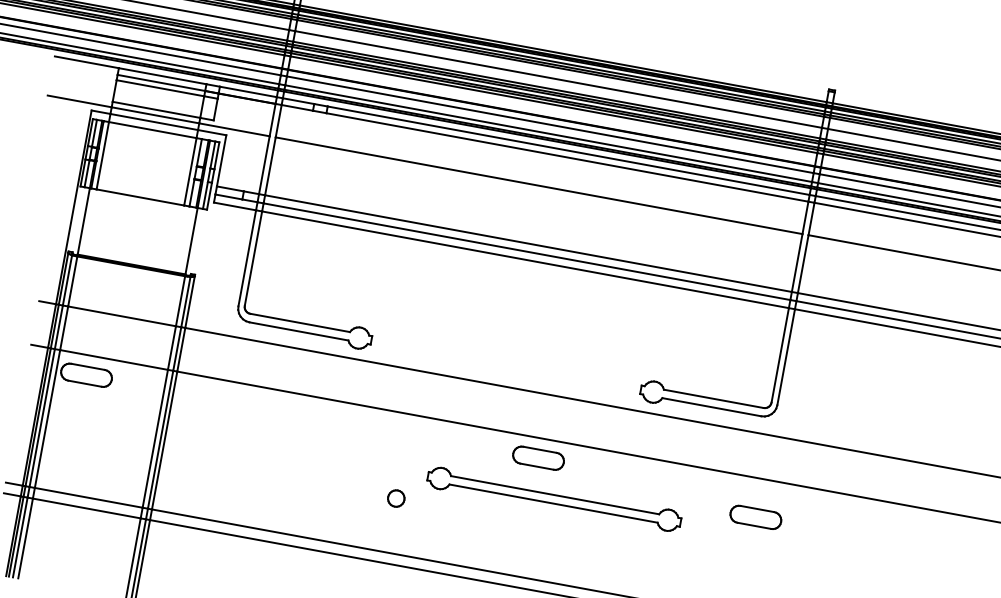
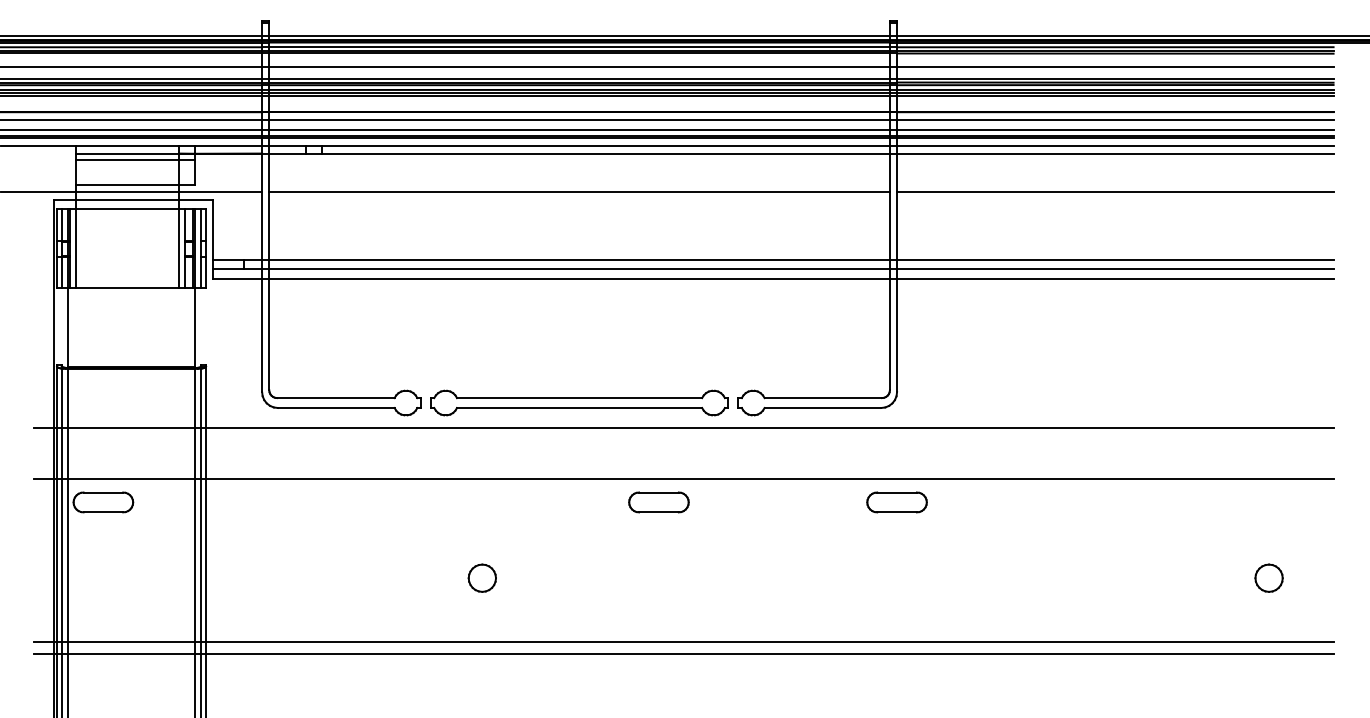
part: (538, 458) -> (658, 502), moved
part: (395, 497) -> (481, 577), size x1.43
part: (554, 498) -> (579, 402), moved
part: (755, 517) -> (896, 502), moved

